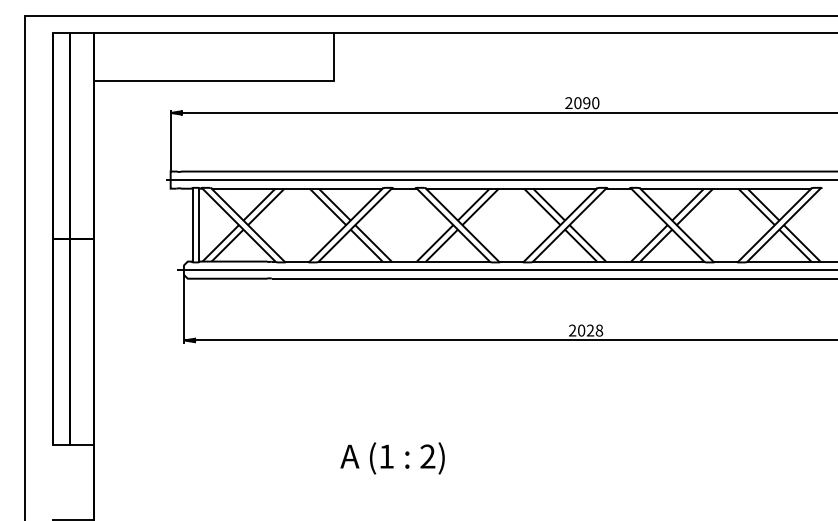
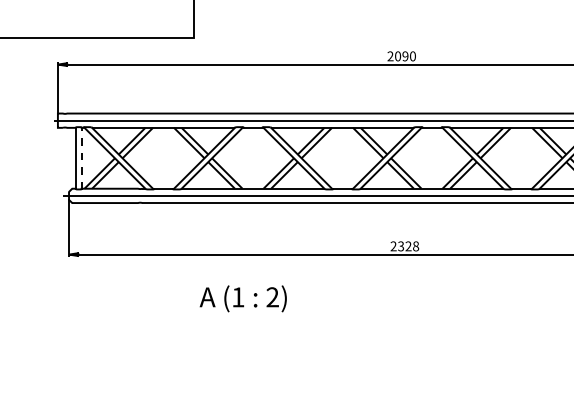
line: (198, 224) -> (81, 157), solid -> dashed
text: (581, 330) -> (401, 246), 2028 -> 2328
text: (392, 458) -> (243, 298), moved

